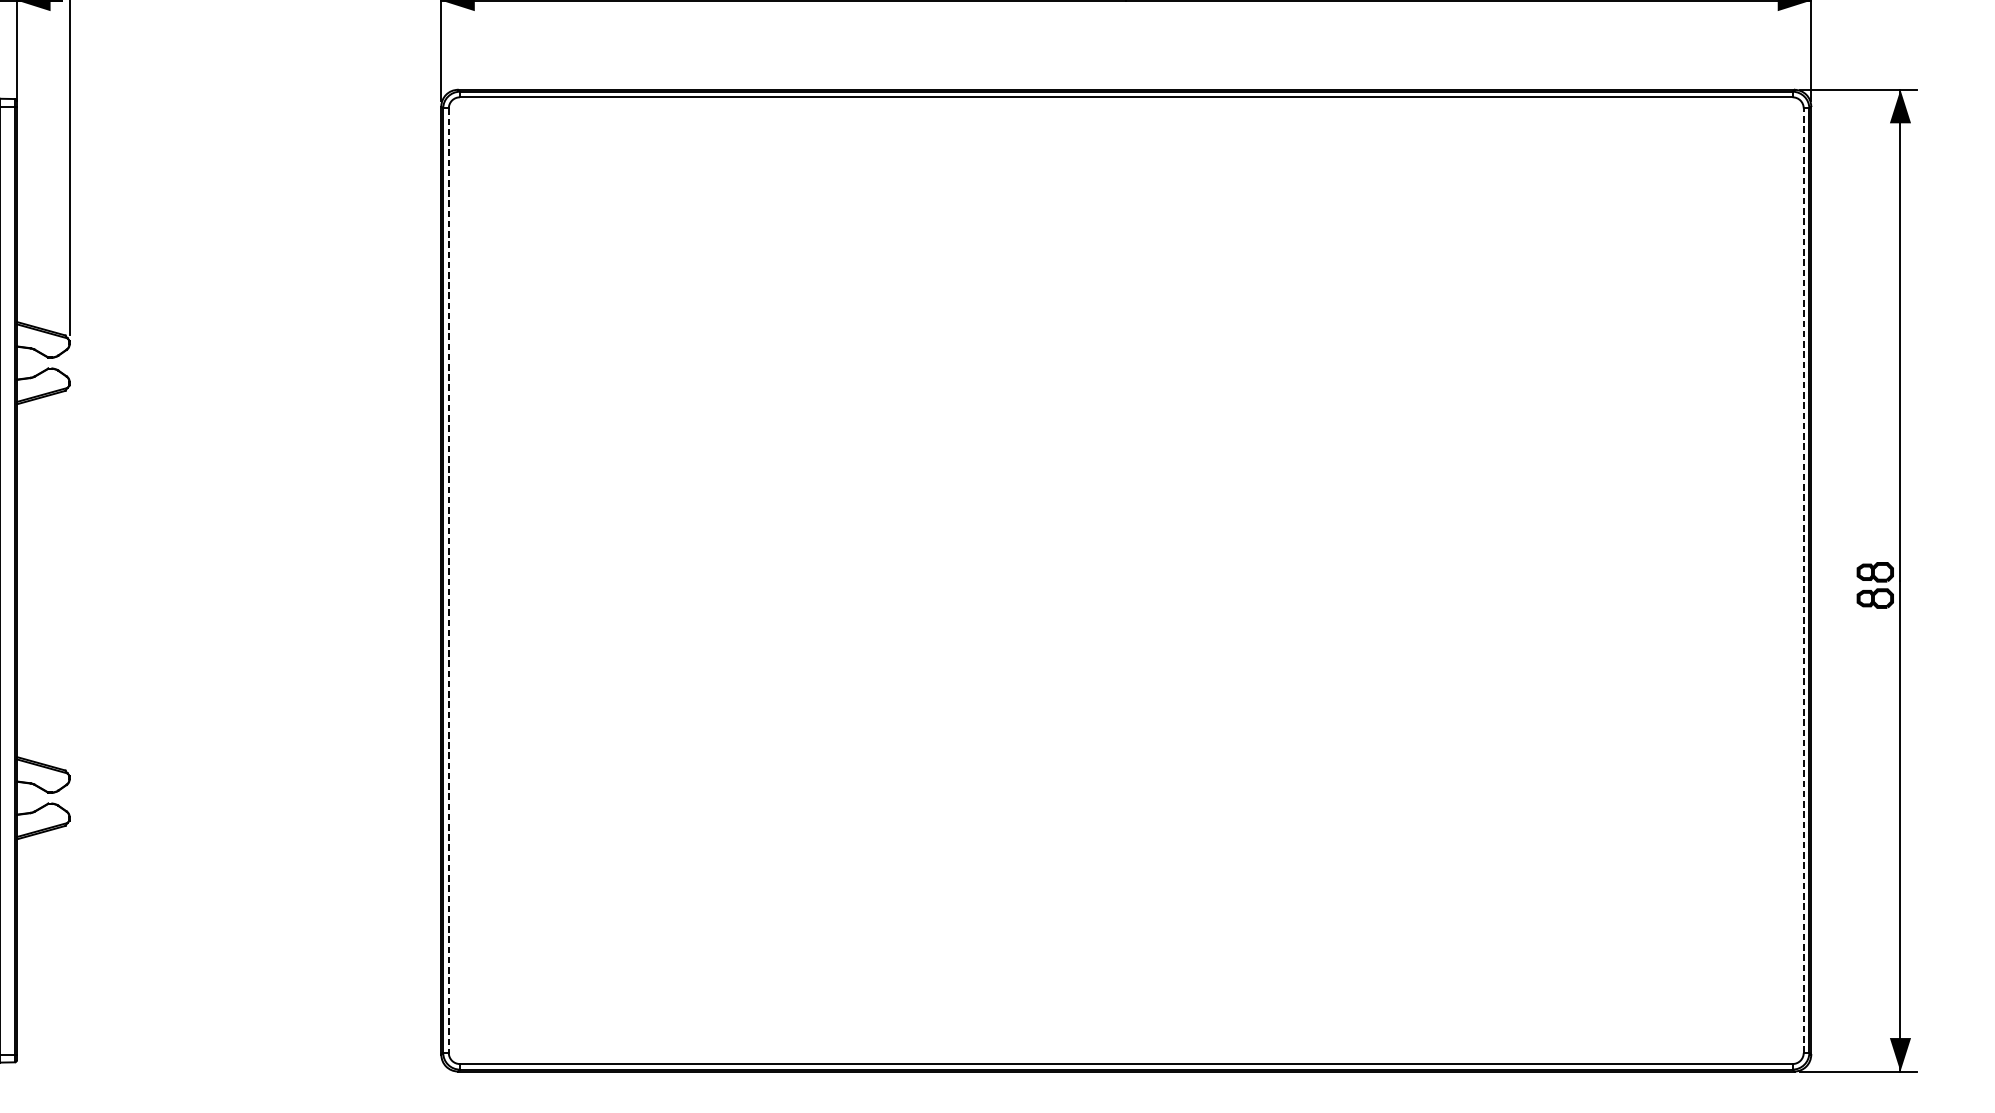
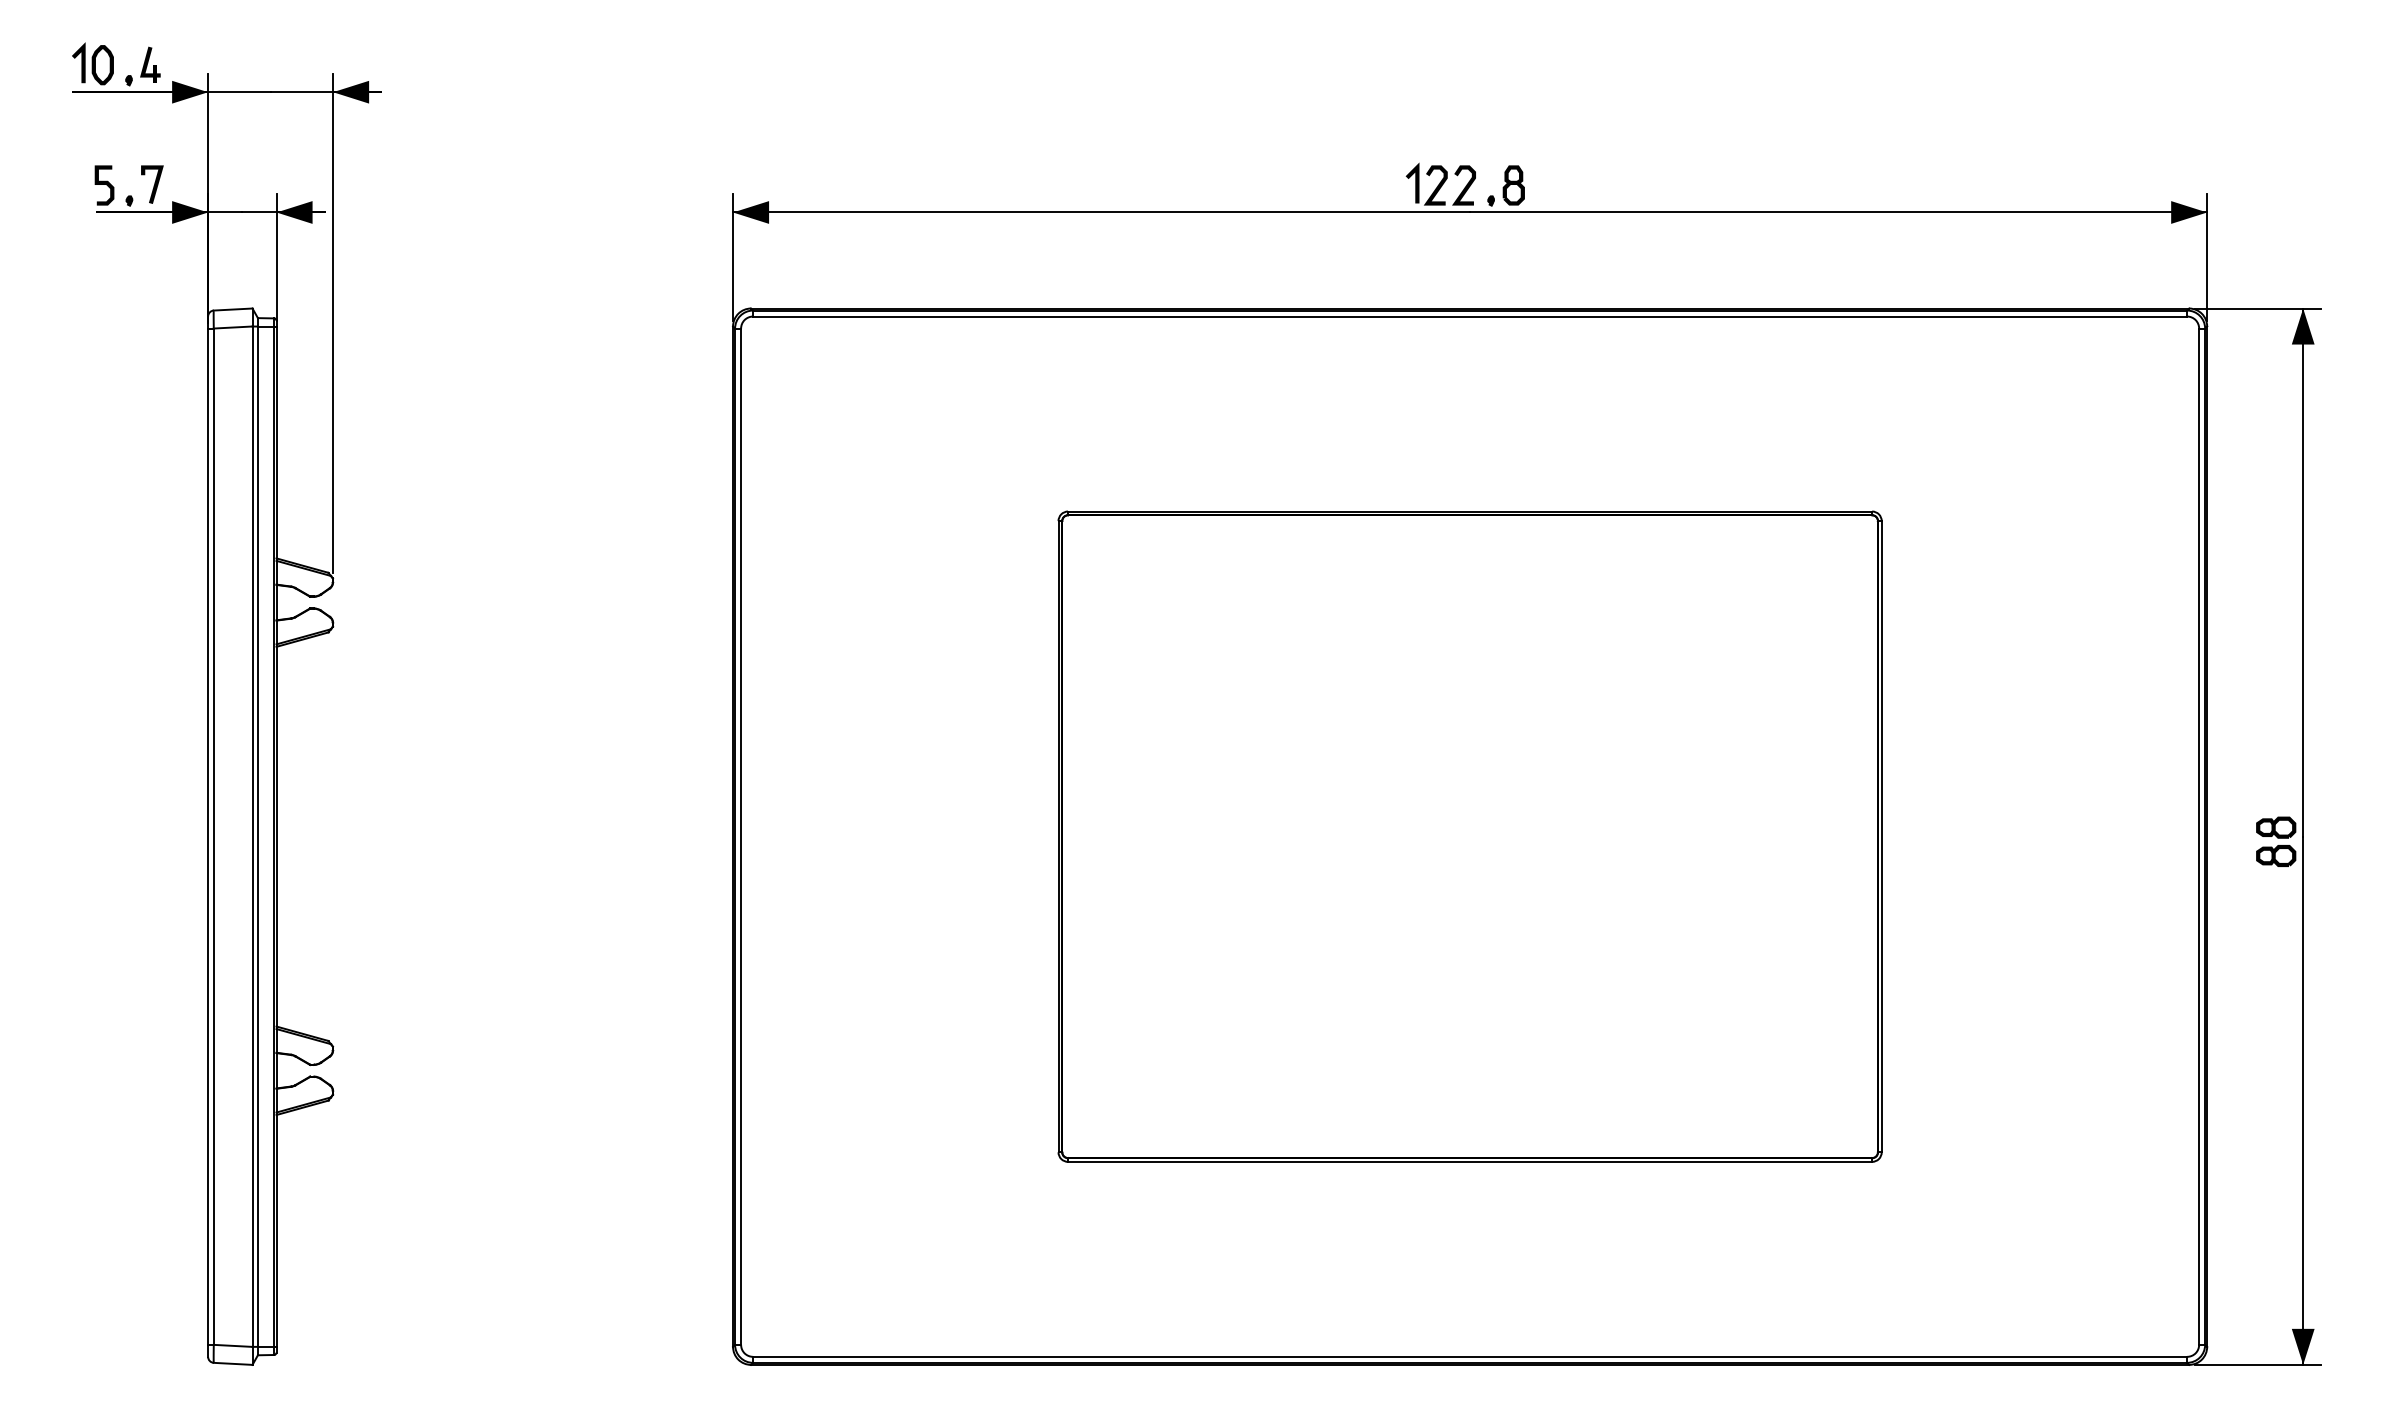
part: (1125, 580) -> (1469, 836), added
line: (1804, 580) -> (2199, 836), dashed -> solid
line: (449, 581) -> (741, 837), dashed -> solid

